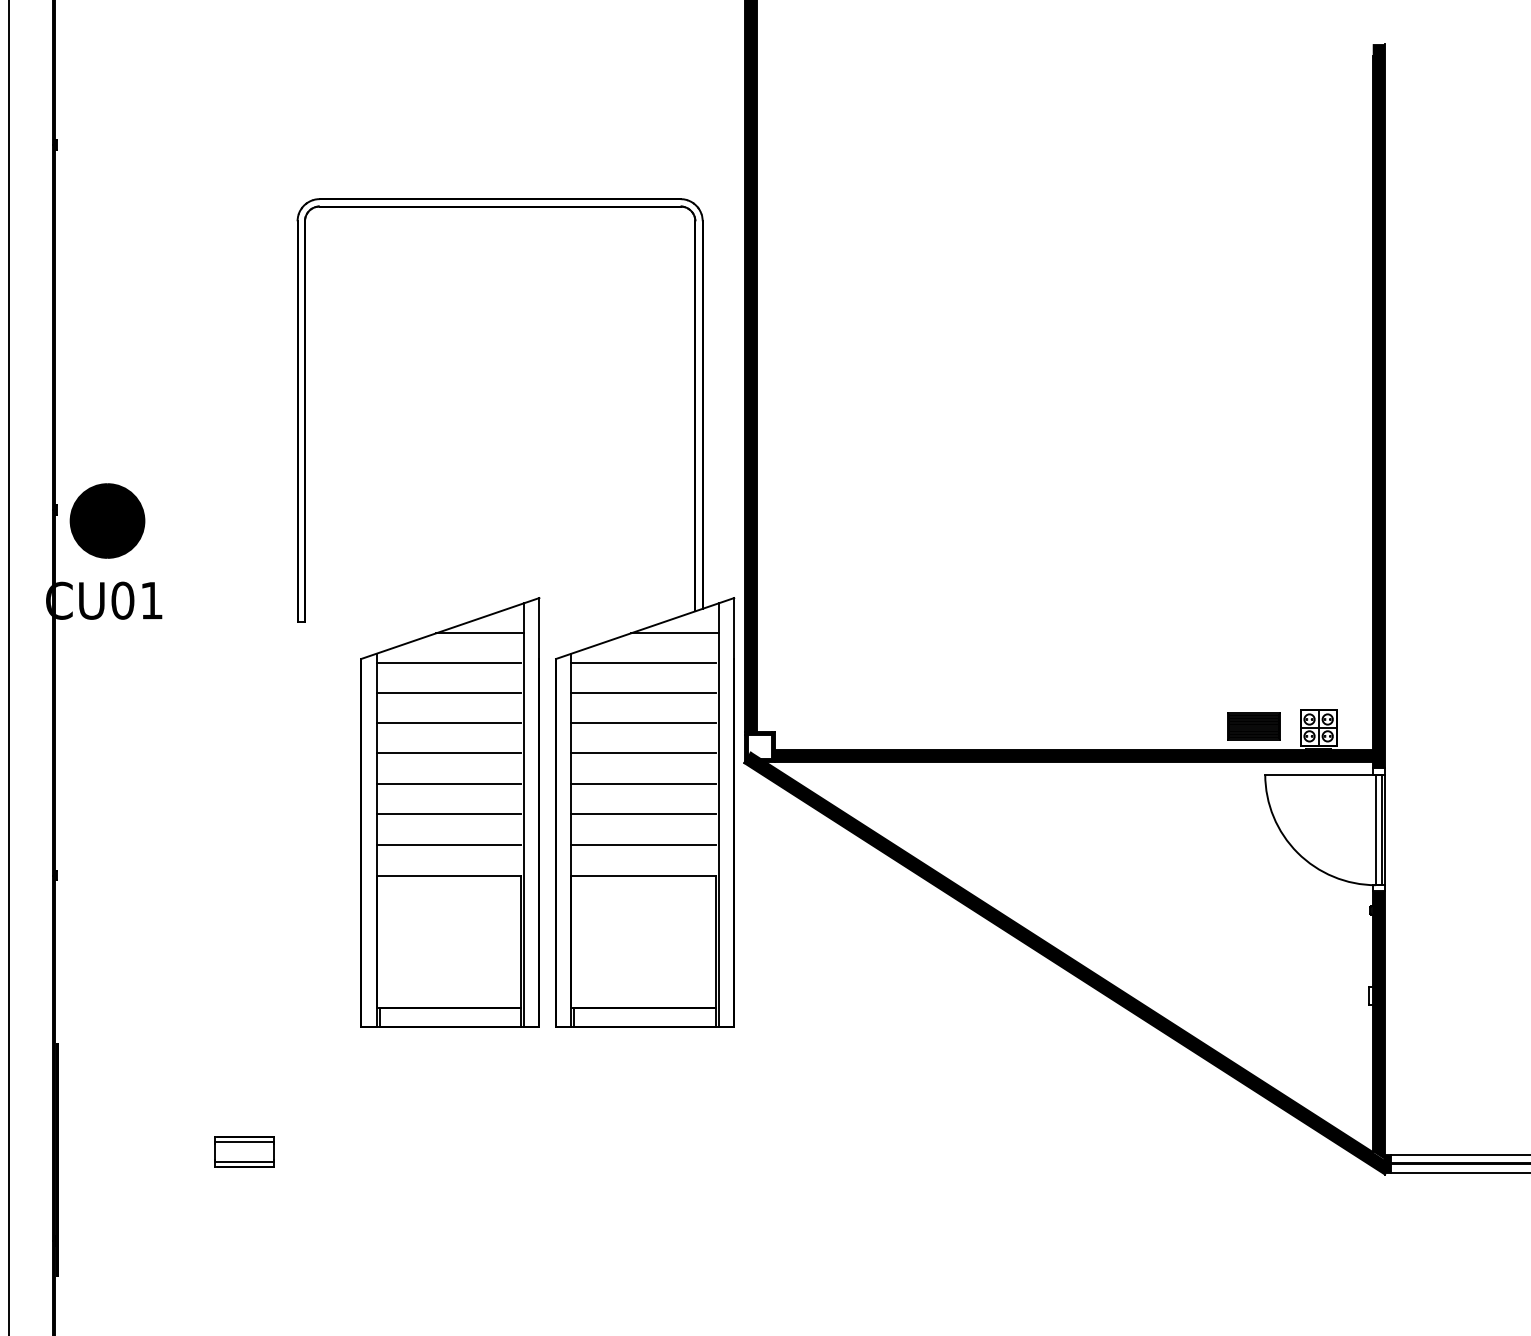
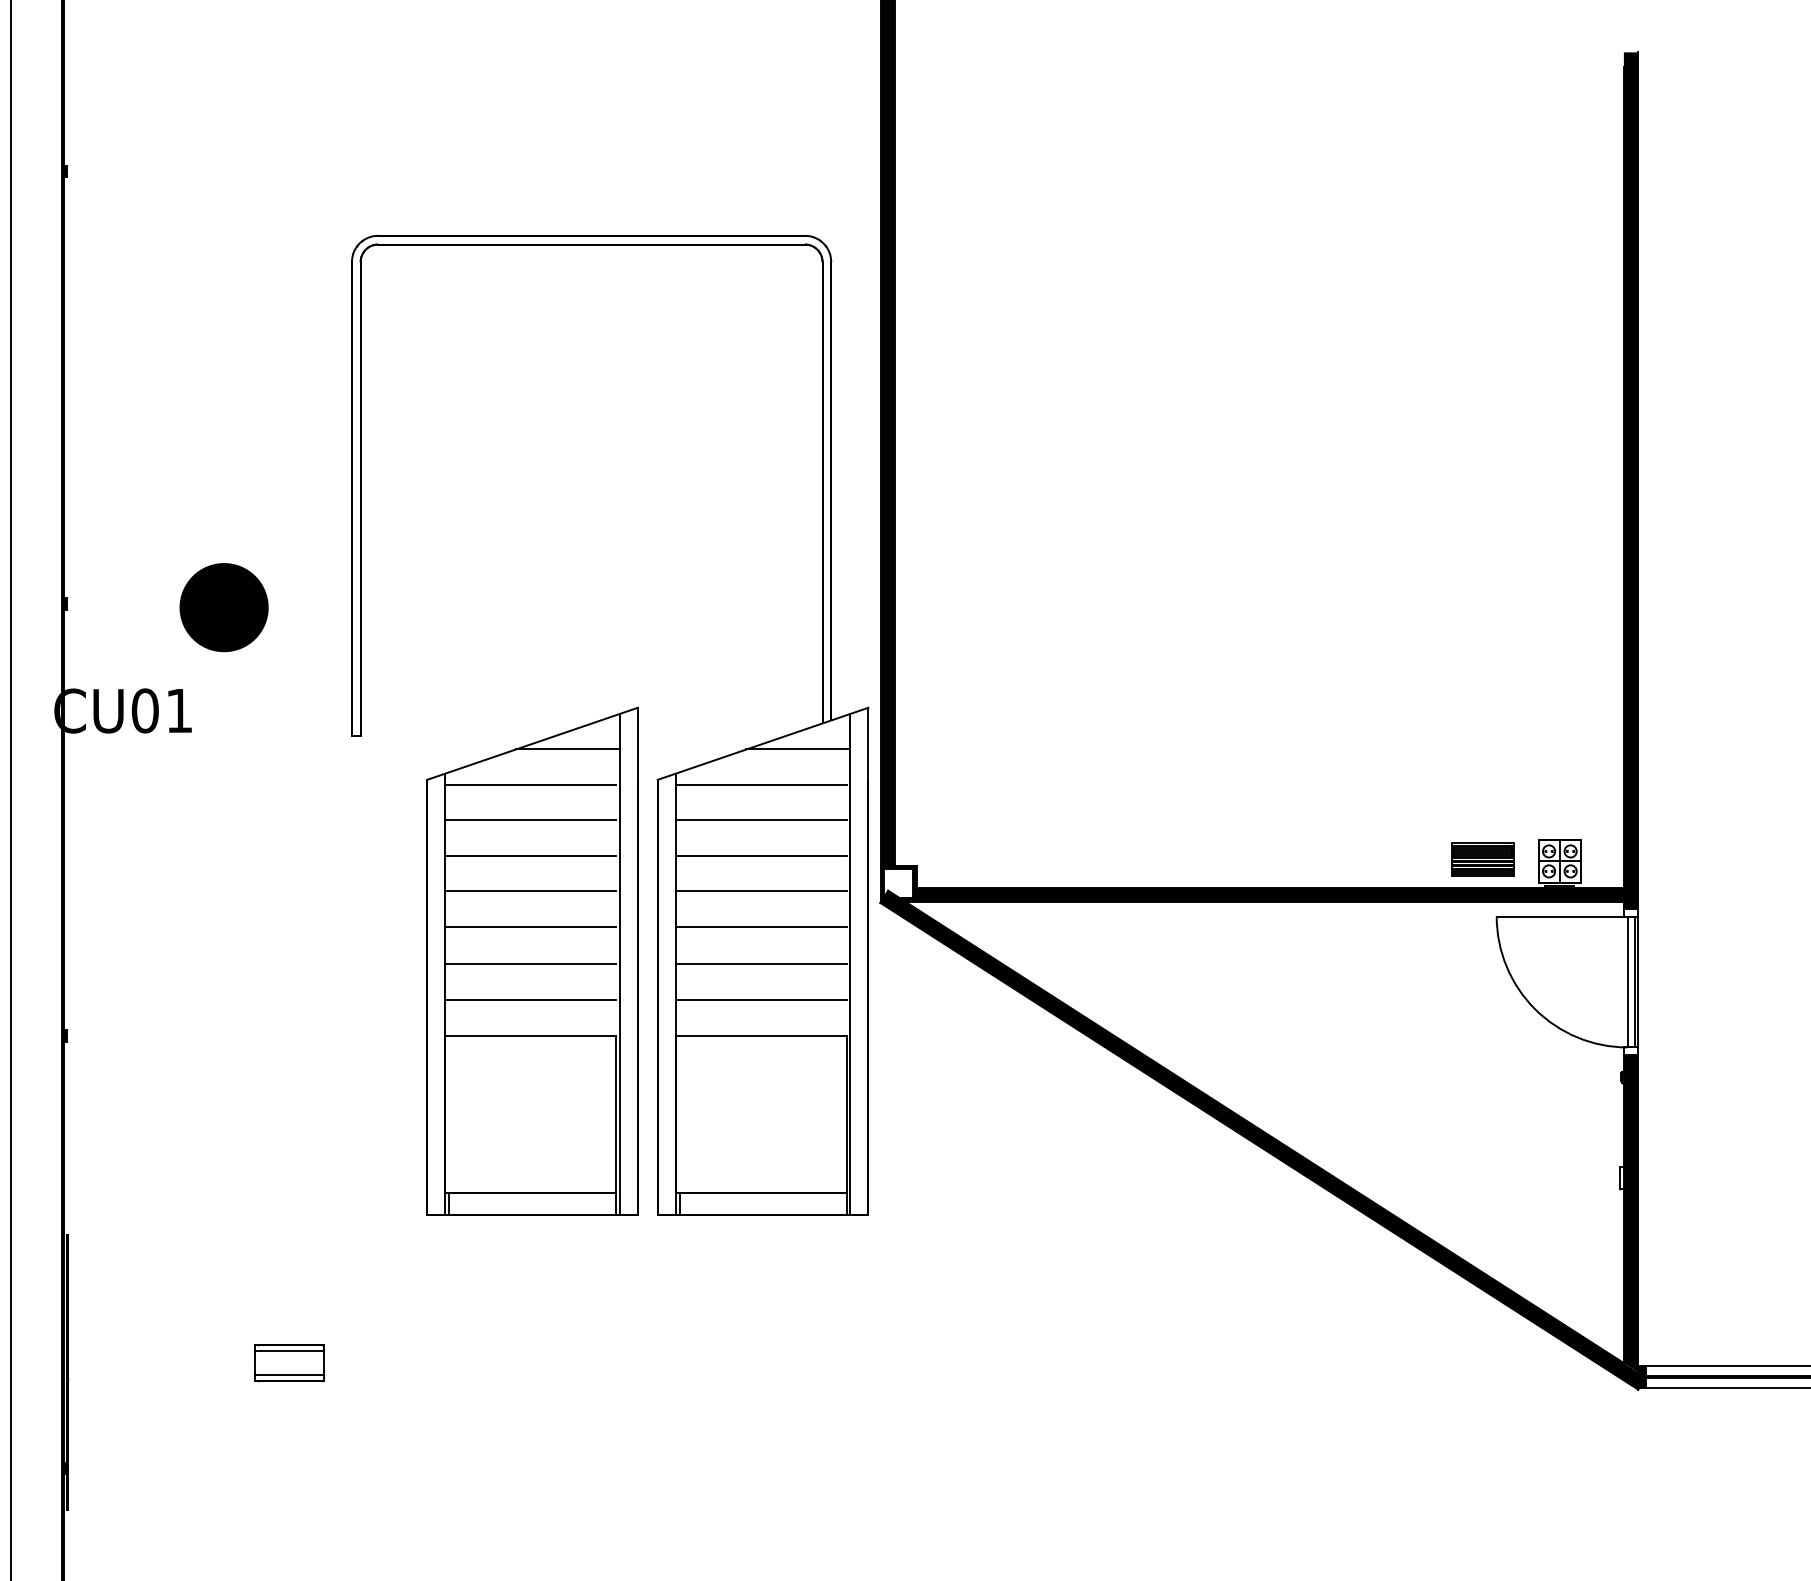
part: (107, 520) -> (223, 607), moved

